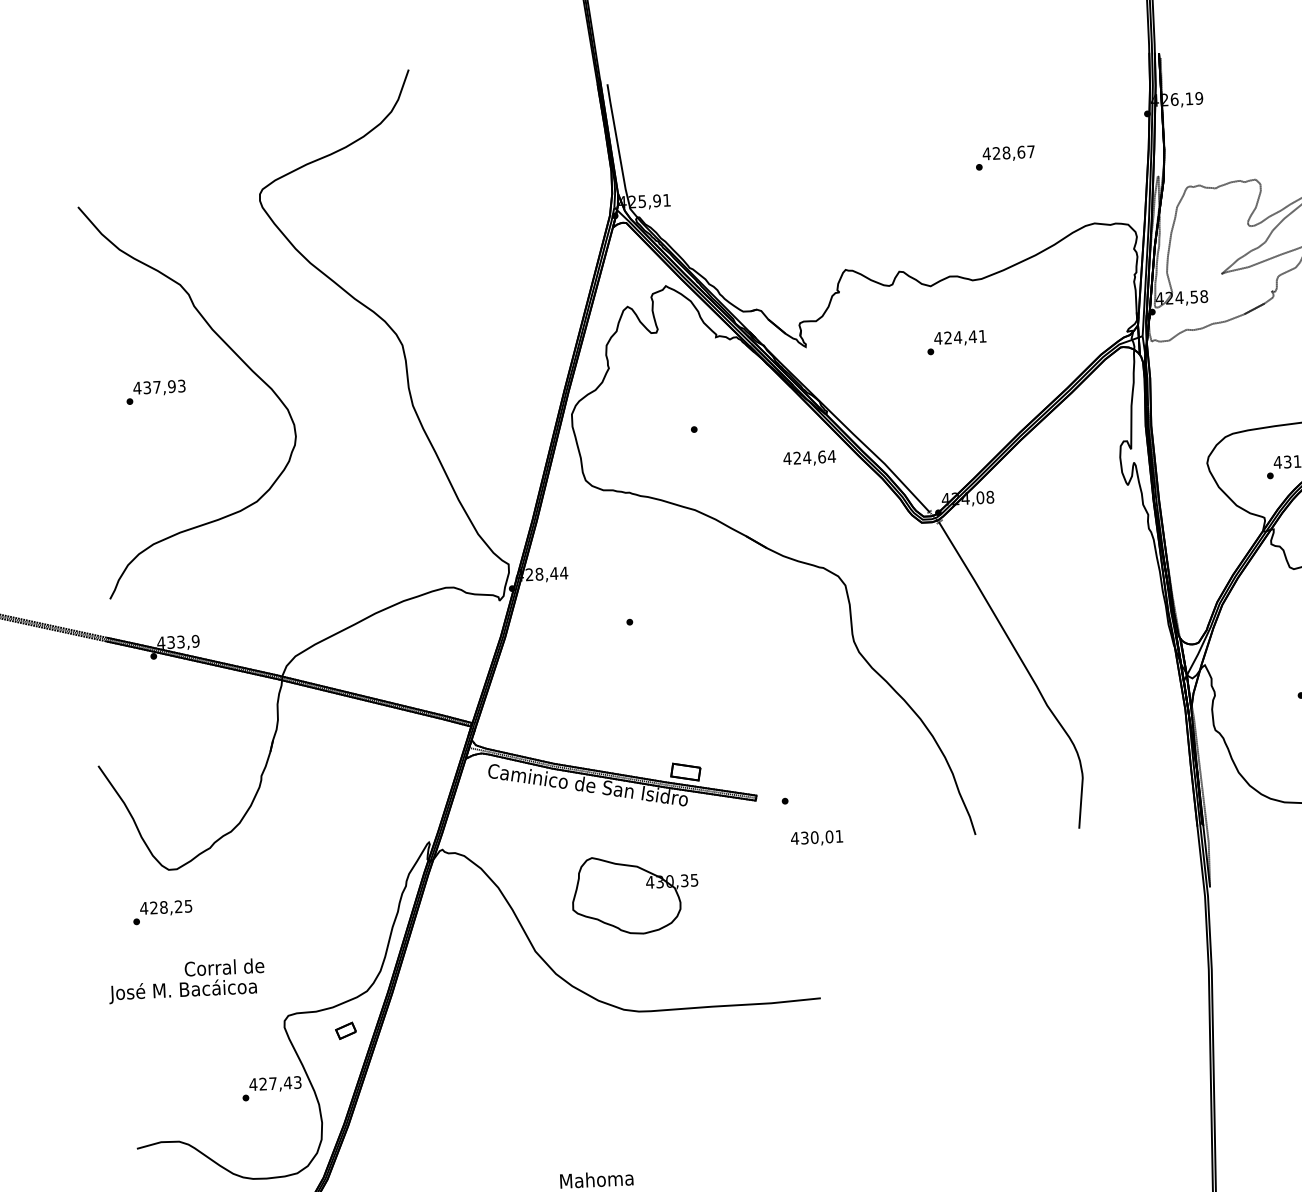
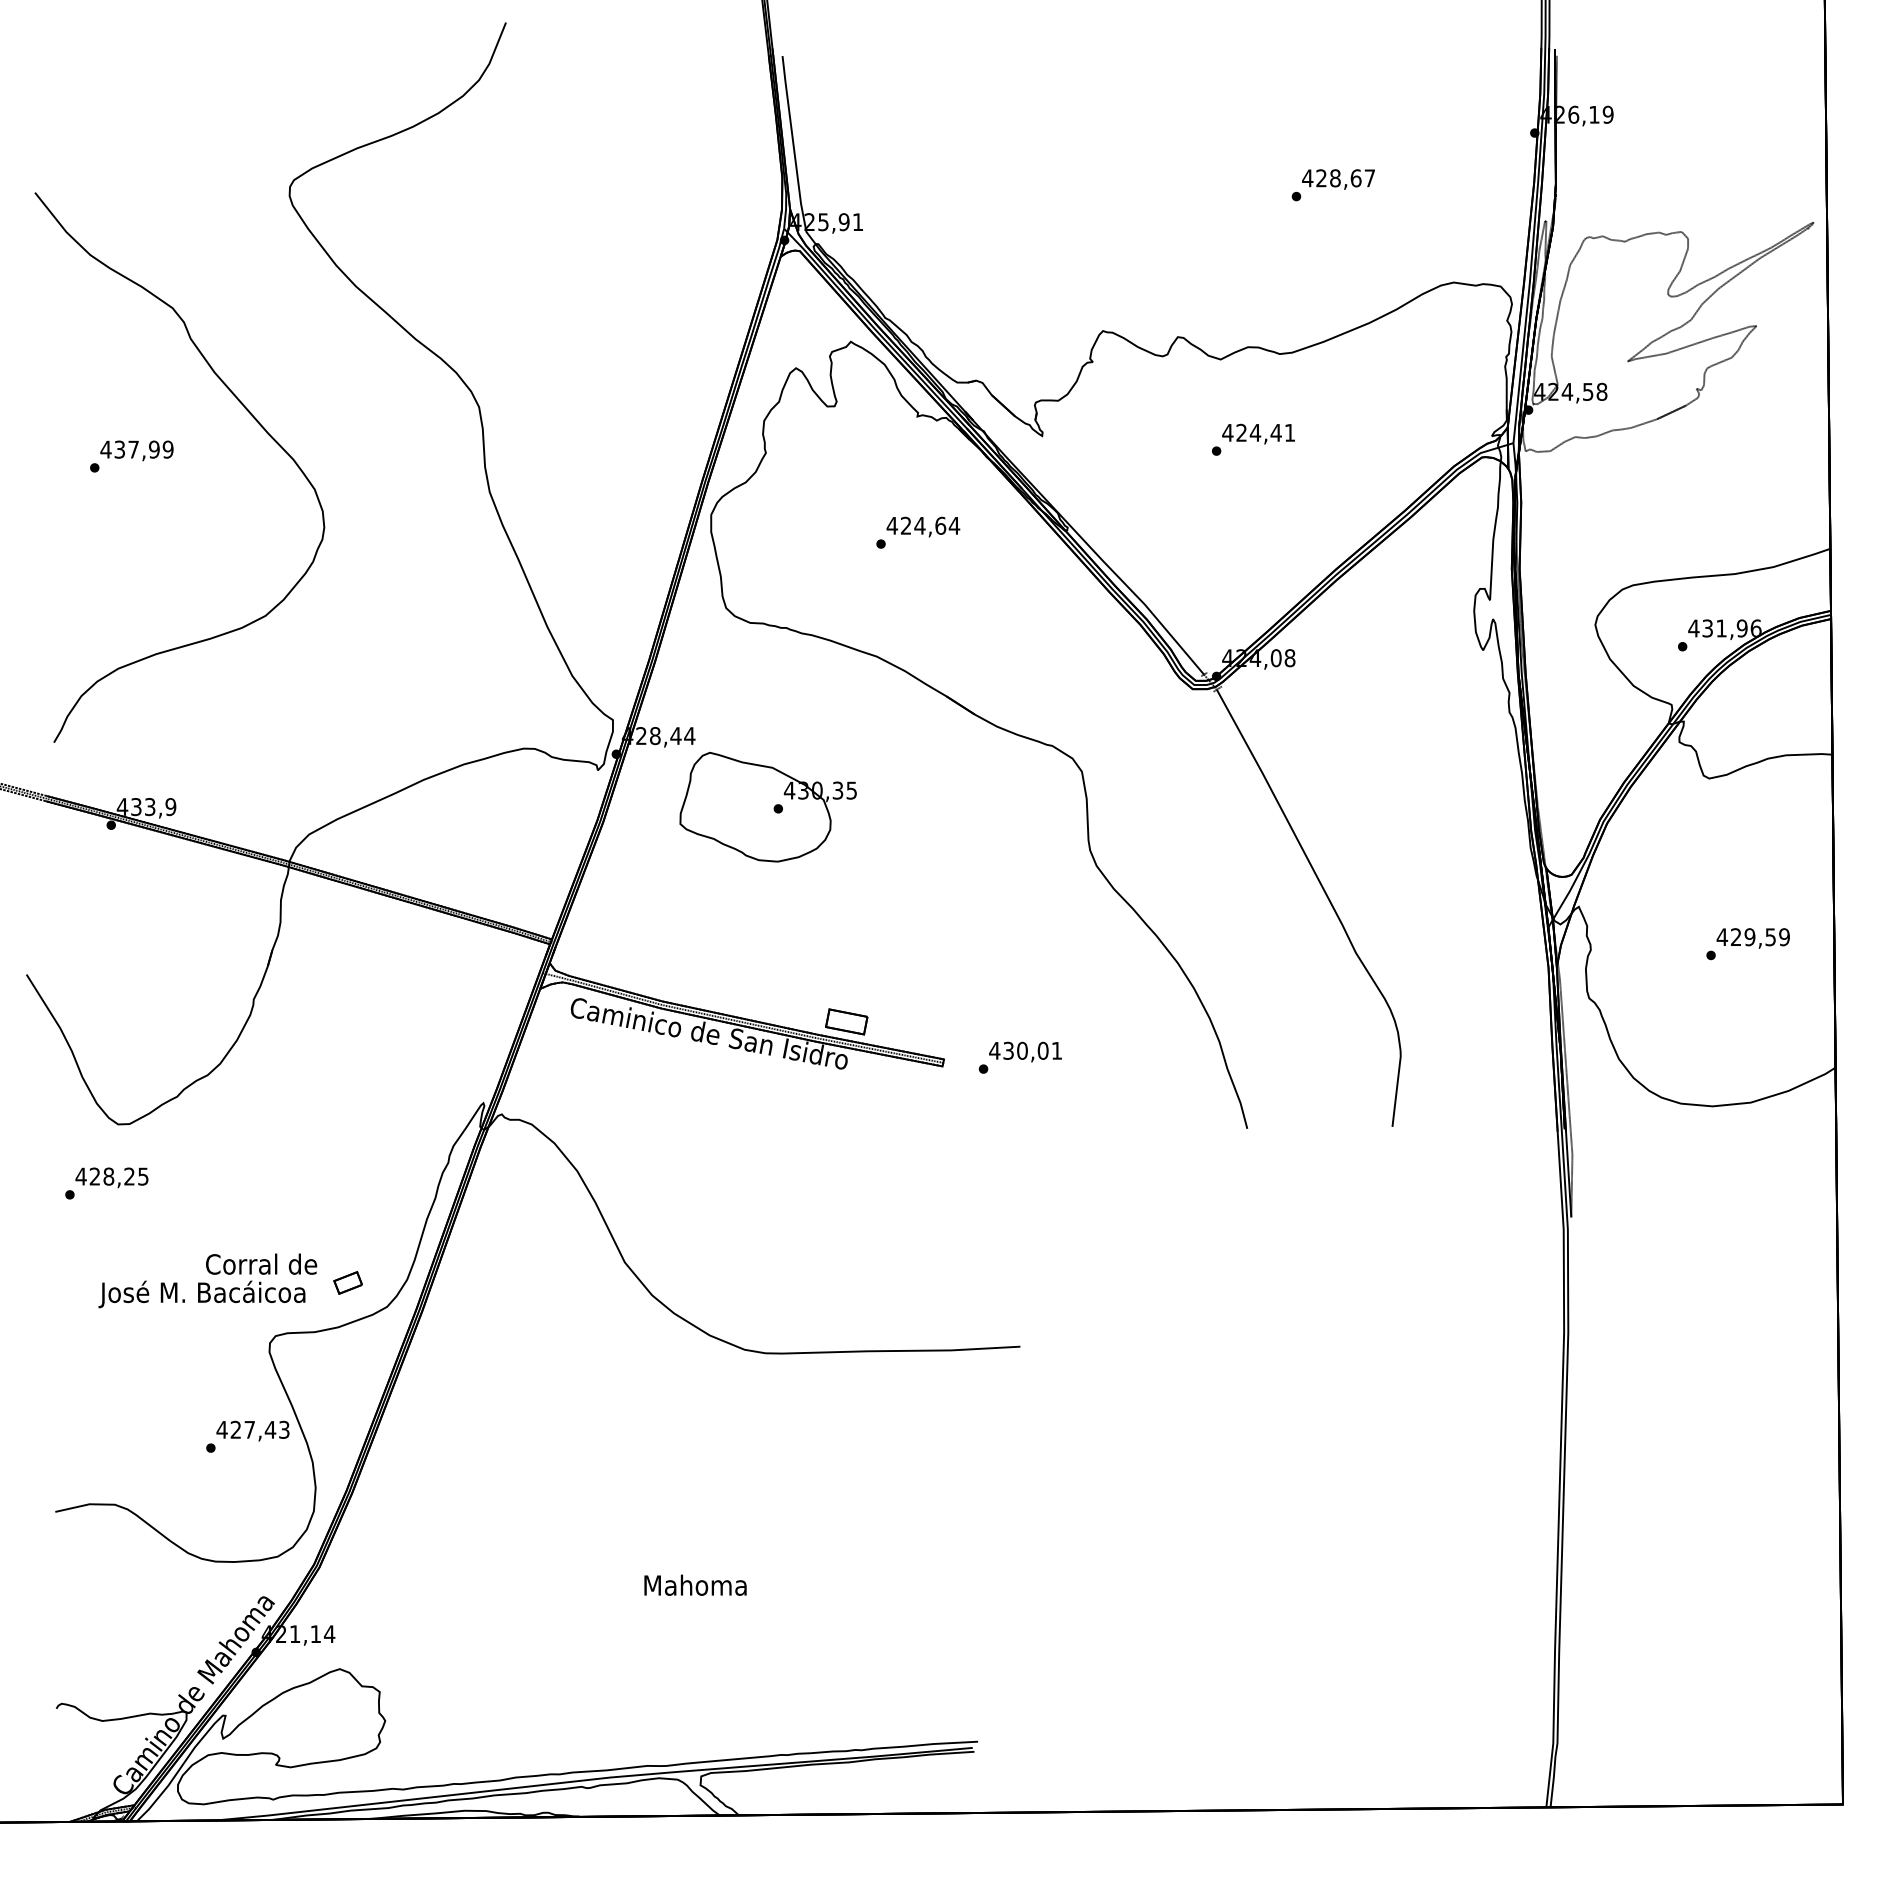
text: (181, 386) -> (167, 449), 437,93 -> 437,99
text: (809, 458) -> (923, 526), moved
text: (816, 837) -> (1025, 1051), moved
part: (634, 895) -> (767, 807), moved
text: (186, 980) -> (207, 1280), moved
part: (345, 1030) -> (347, 1282), moved

